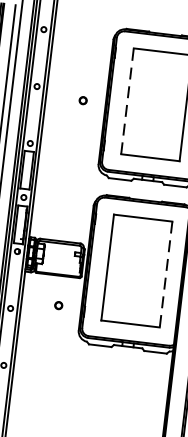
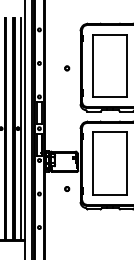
line: (126, 100) -> (92, 65), dashed -> solid
line: (166, 276) -> (127, 164), dashed -> solid

